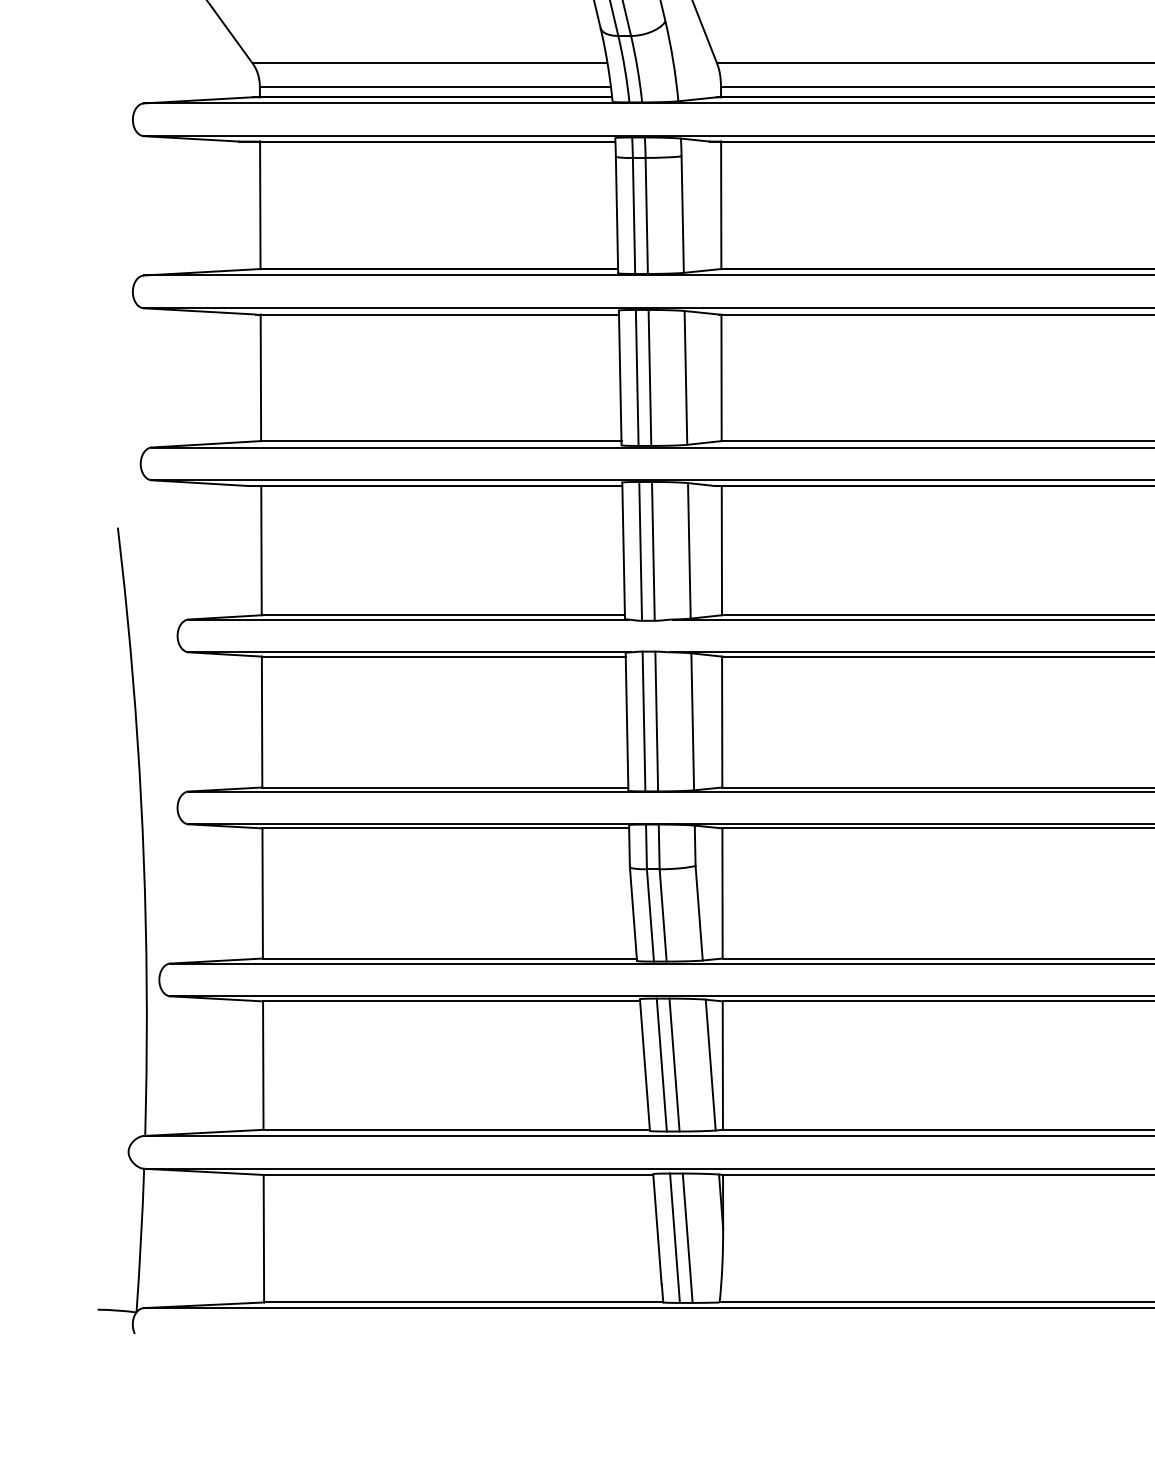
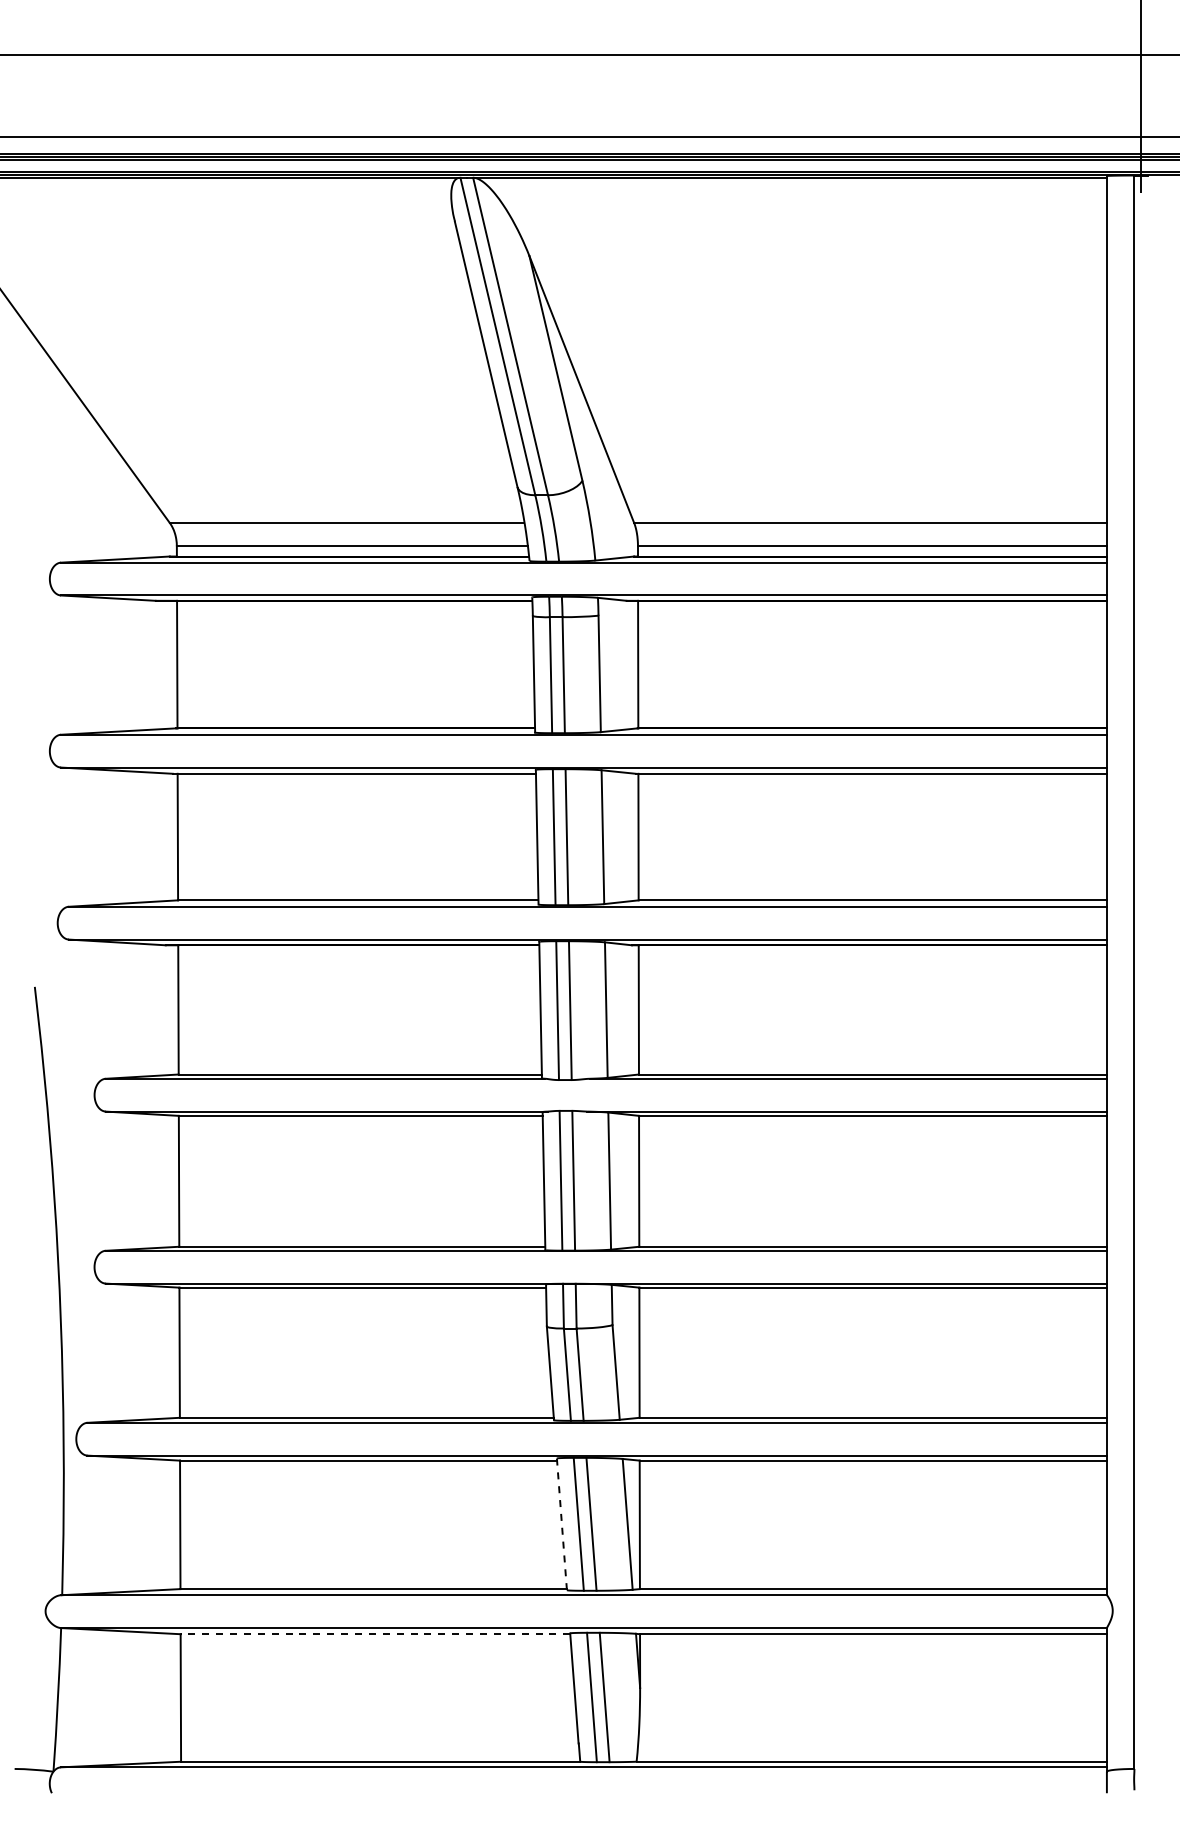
line: (644, 1065) -> (561, 1524), solid -> dashed
line: (458, 1175) -> (375, 1634), solid -> dashed

